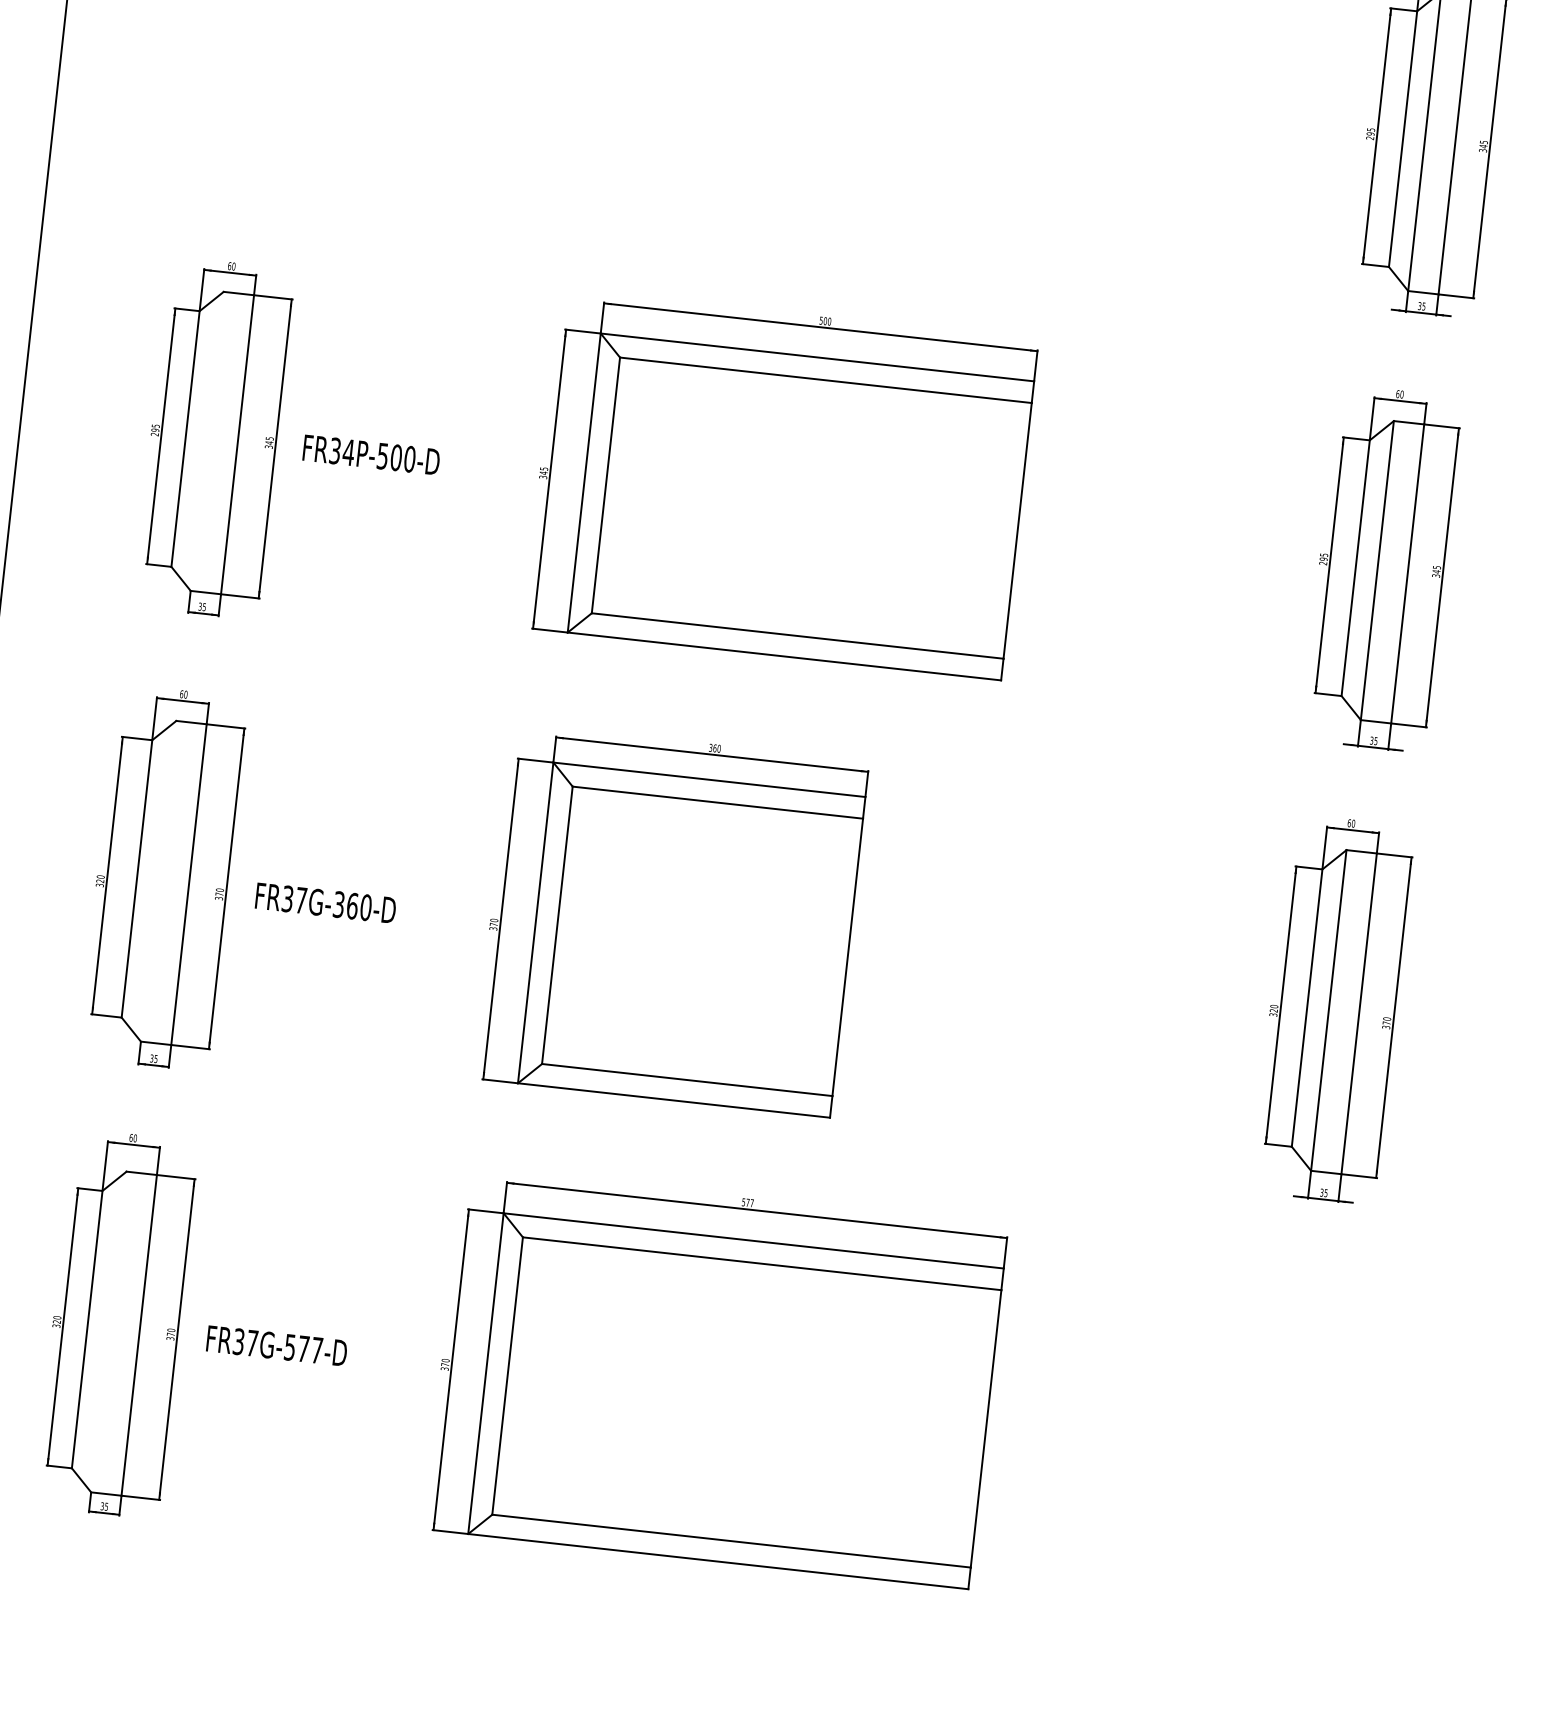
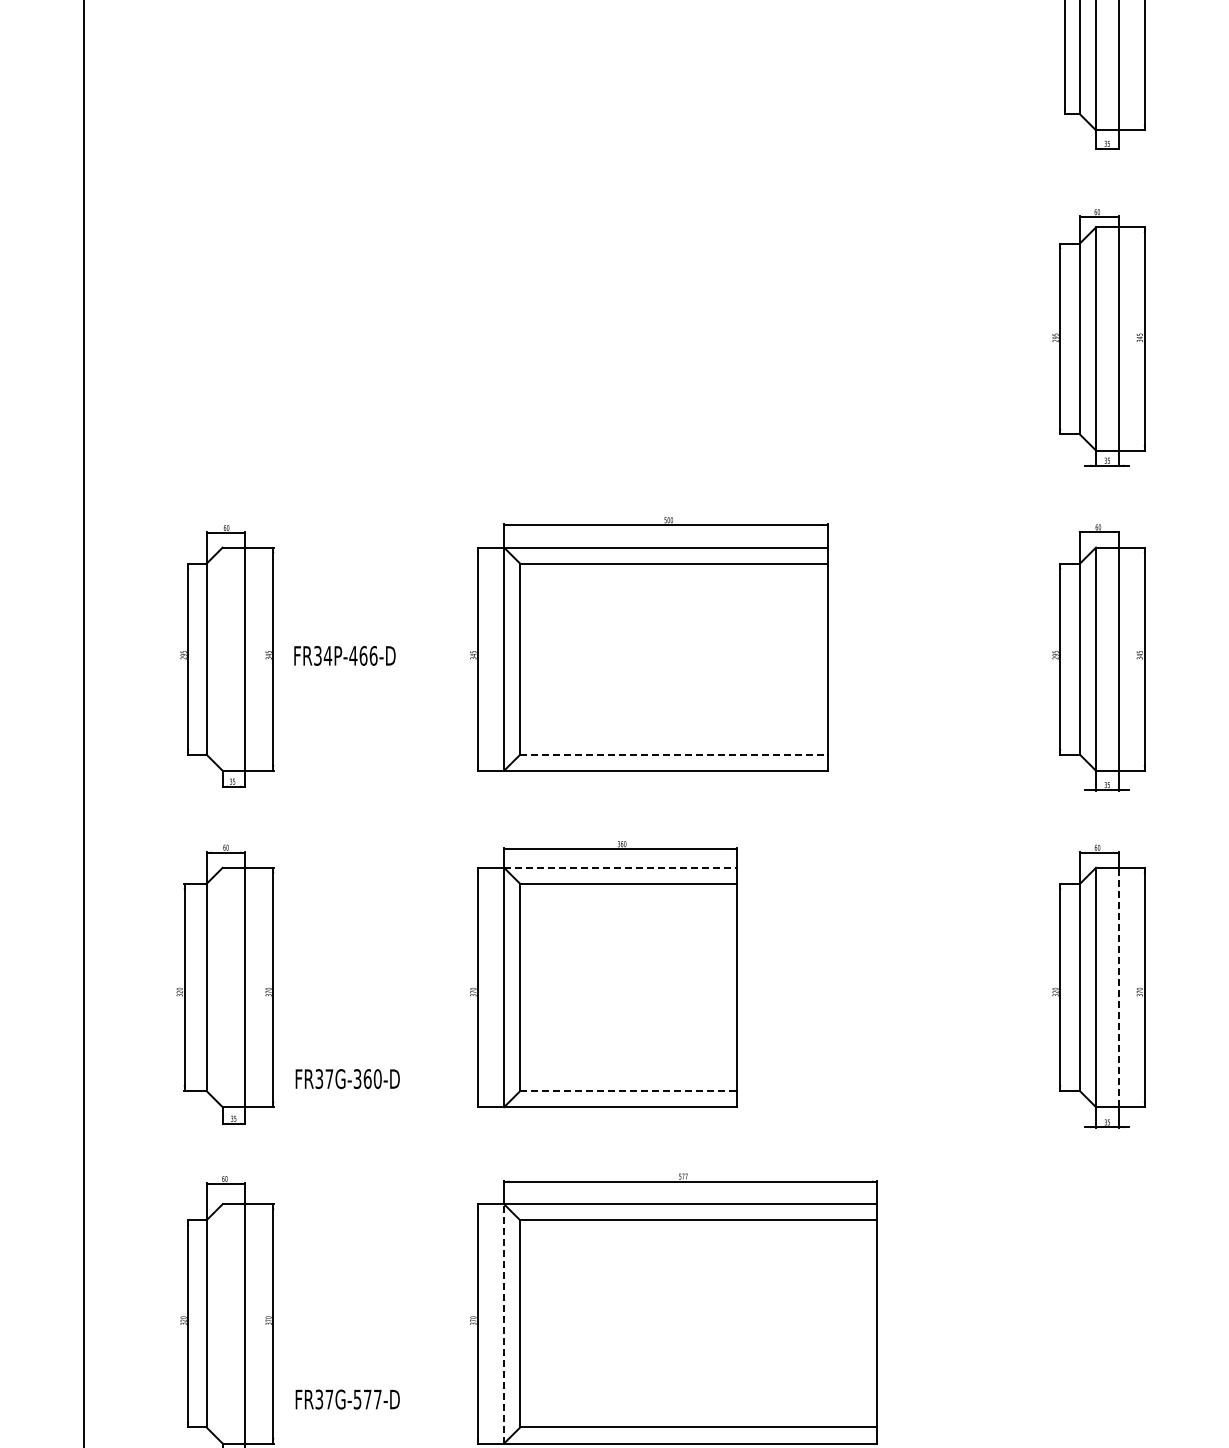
text: (396, 457) -> (363, 655), FR34P-500-D -> FR34P-466-D
line: (797, 635) -> (673, 754), solid -> dashed
line: (710, 779) -> (621, 867), solid -> dashed
text: (325, 903) -> (347, 1079), moved
line: (1358, 1013) -> (1118, 987), solid -> dashed
line: (688, 1080) -> (629, 1091), solid -> dashed
text: (276, 1345) -> (347, 1399), moved
line: (486, 1373) -> (504, 1323), solid -> dashed

